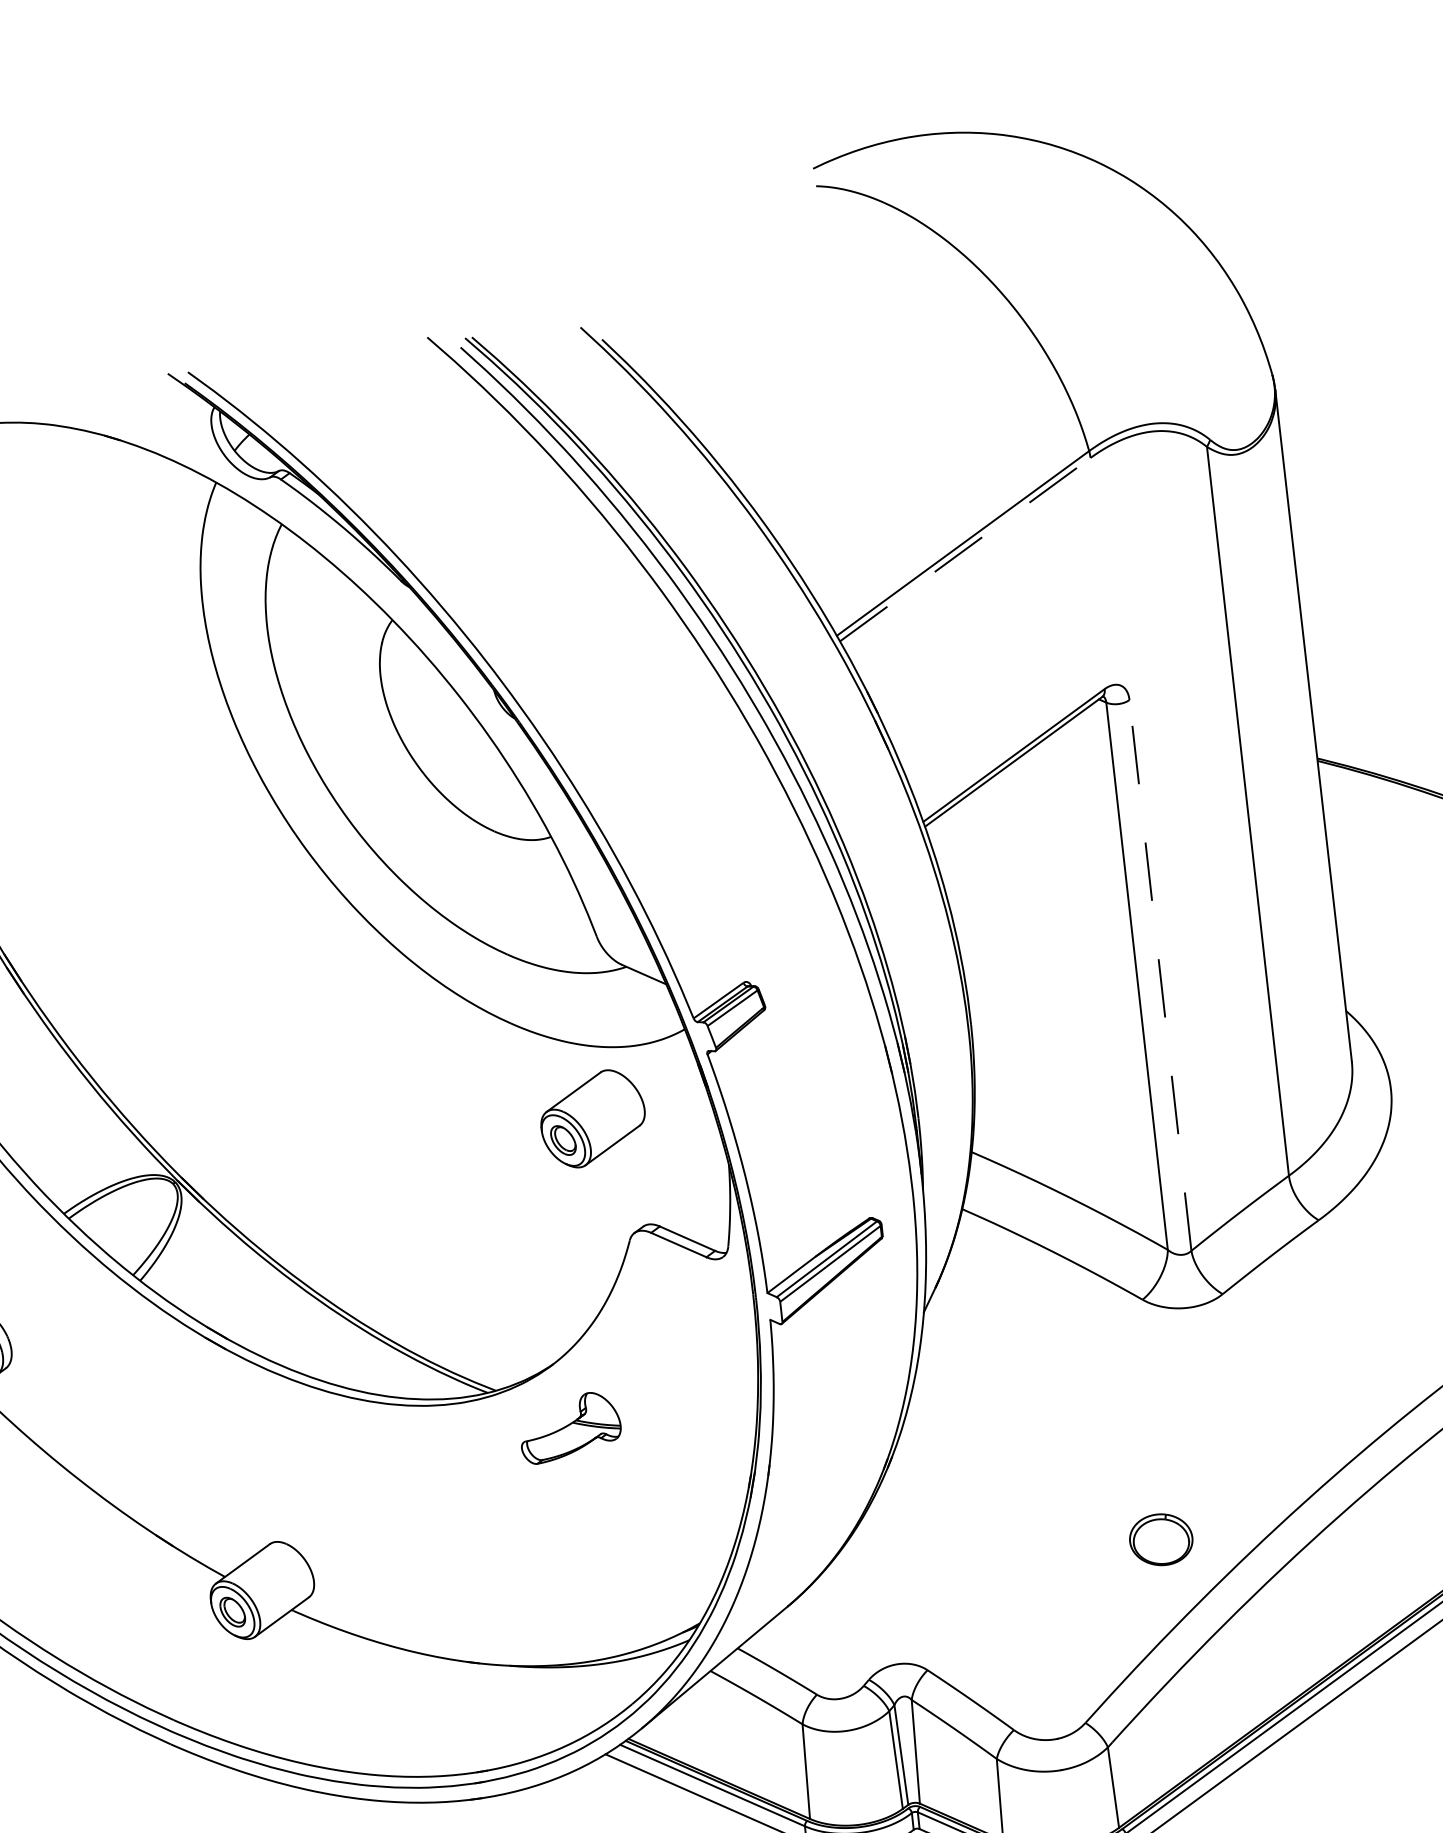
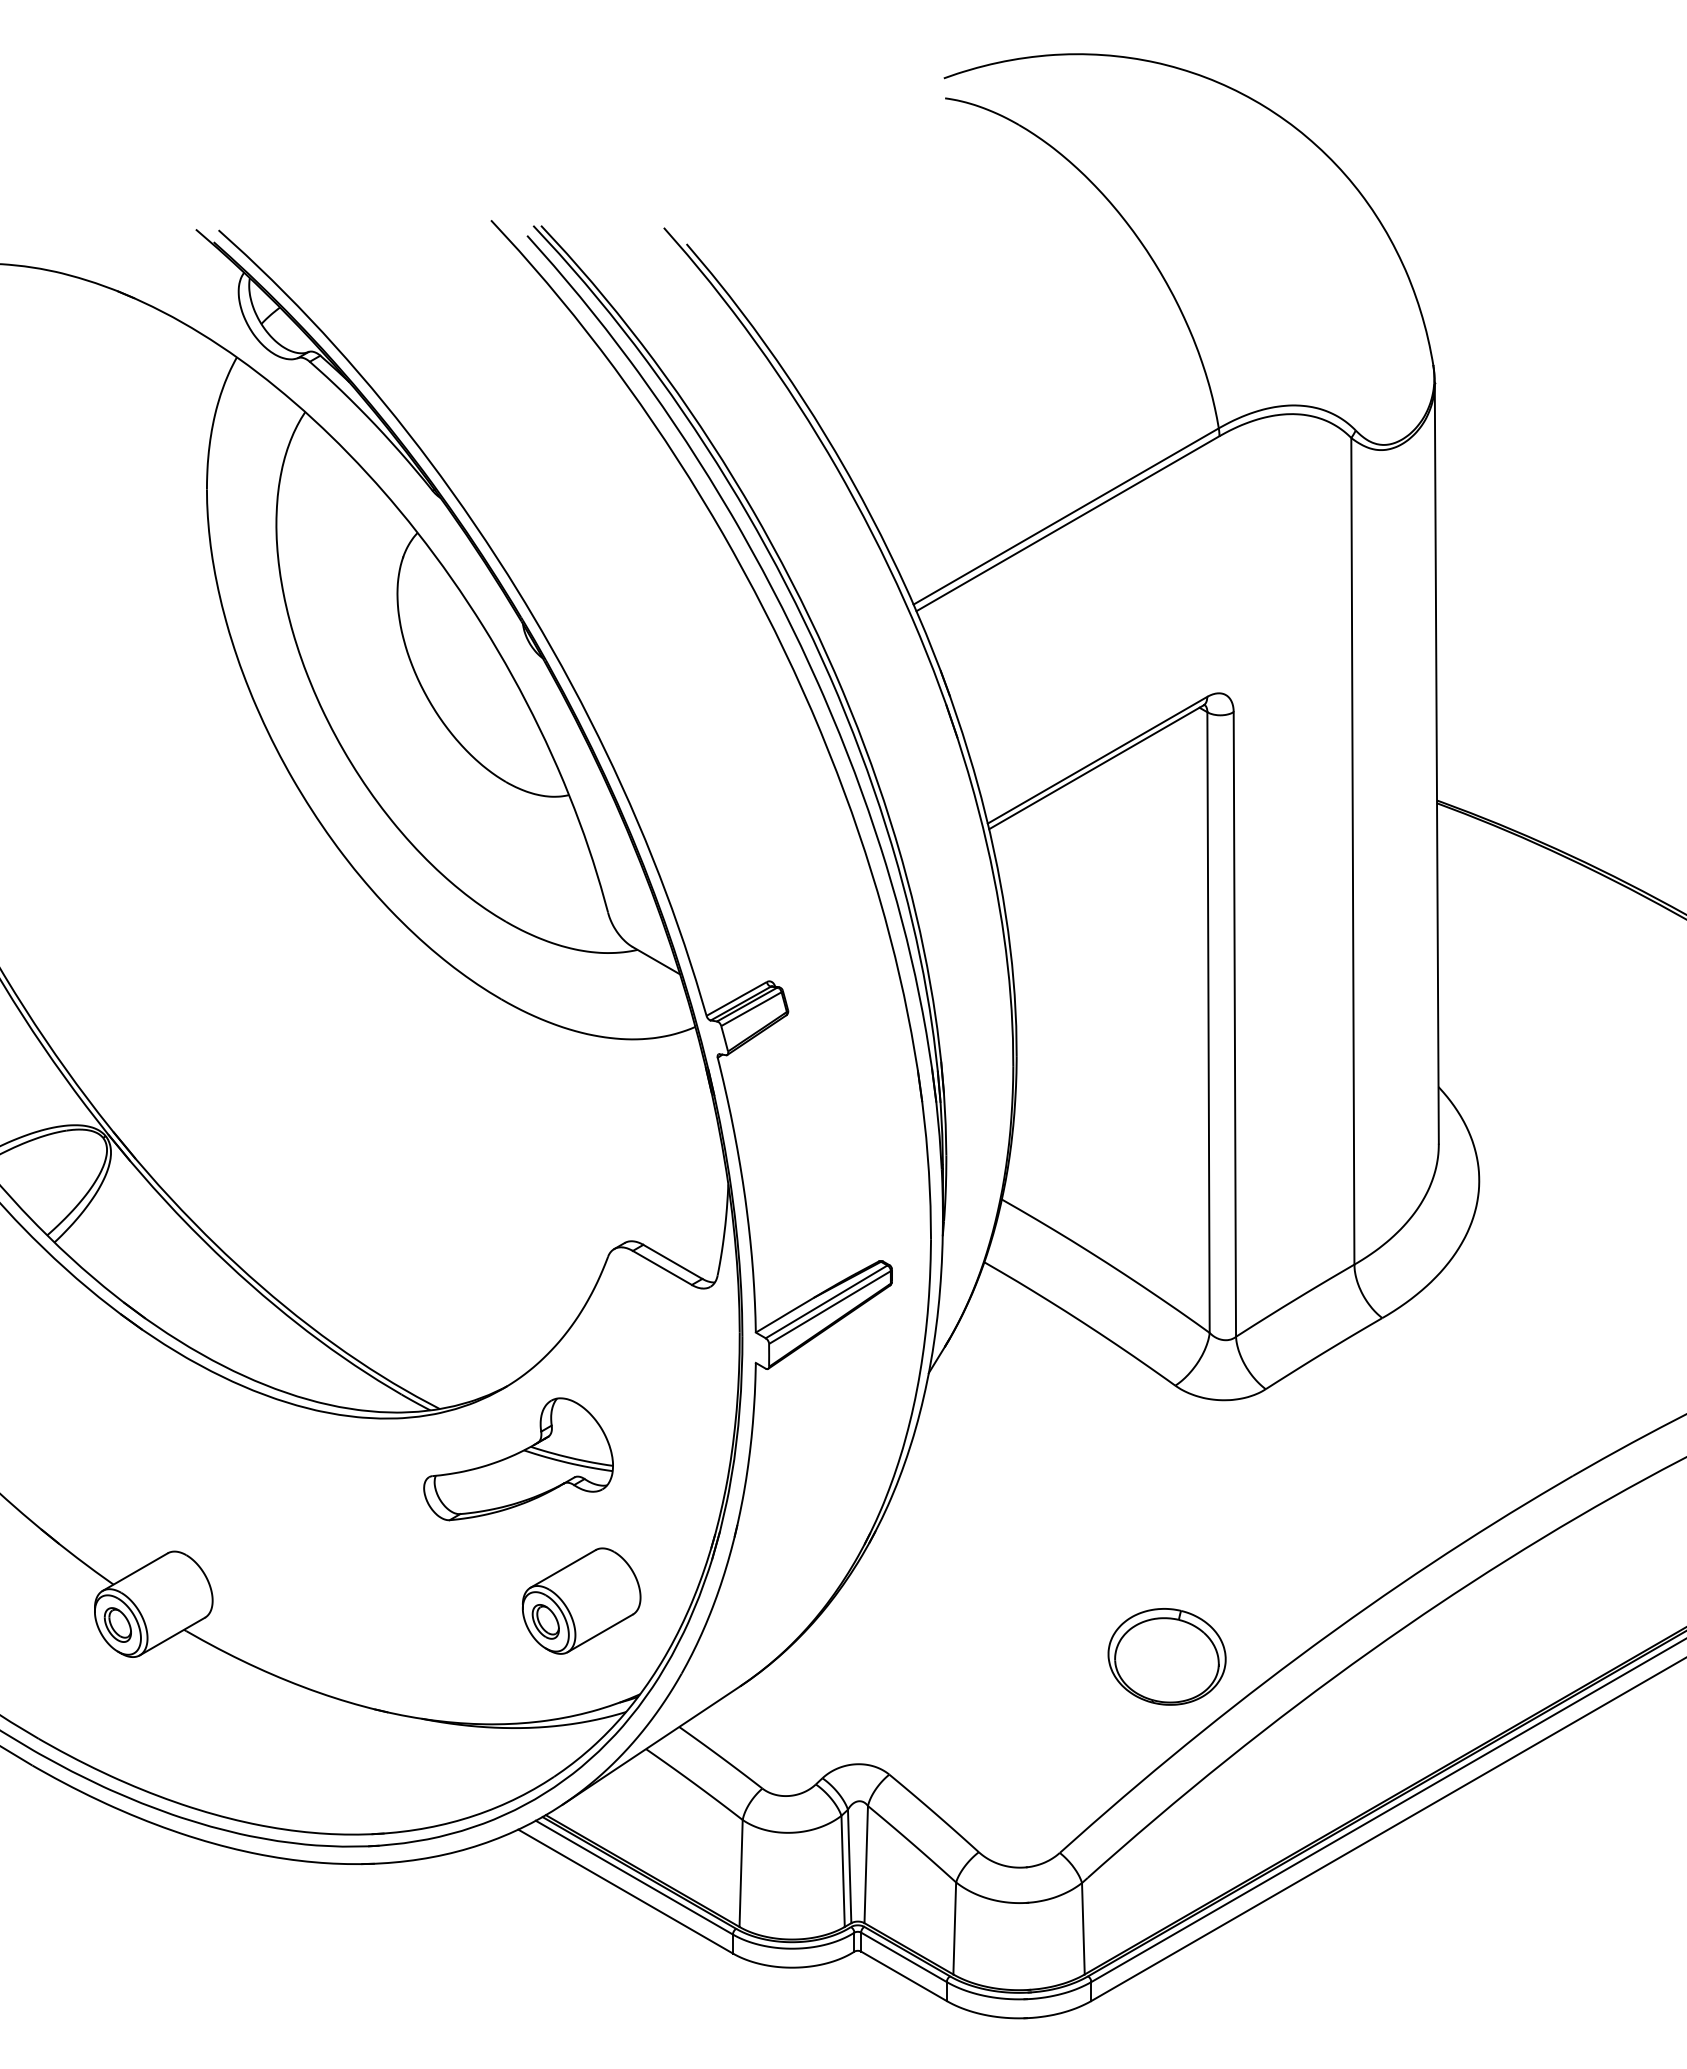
line: (965, 549) -> (1068, 523), dashed -> solid
line: (1160, 975) -> (1234, 1024), dashed -> solid
part: (592, 1118) -> (581, 1600), moved
part: (570, 1427) -> (518, 1459), size x1.67
part: (1160, 1539) -> (1166, 1656), size x1.67

